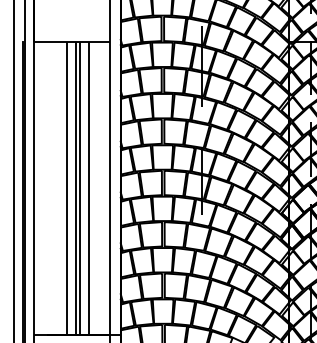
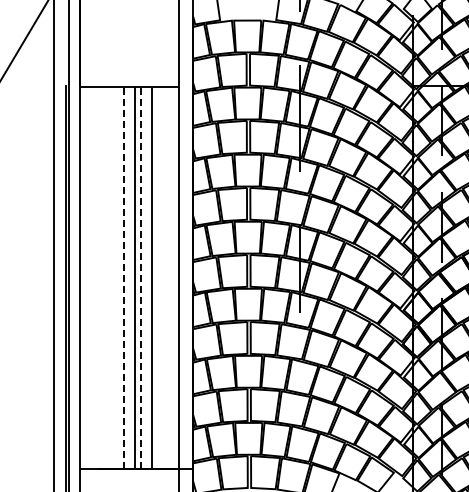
line: (67, 188) -> (123, 277), solid -> dashed
line: (80, 188) -> (140, 277), solid -> dashed

